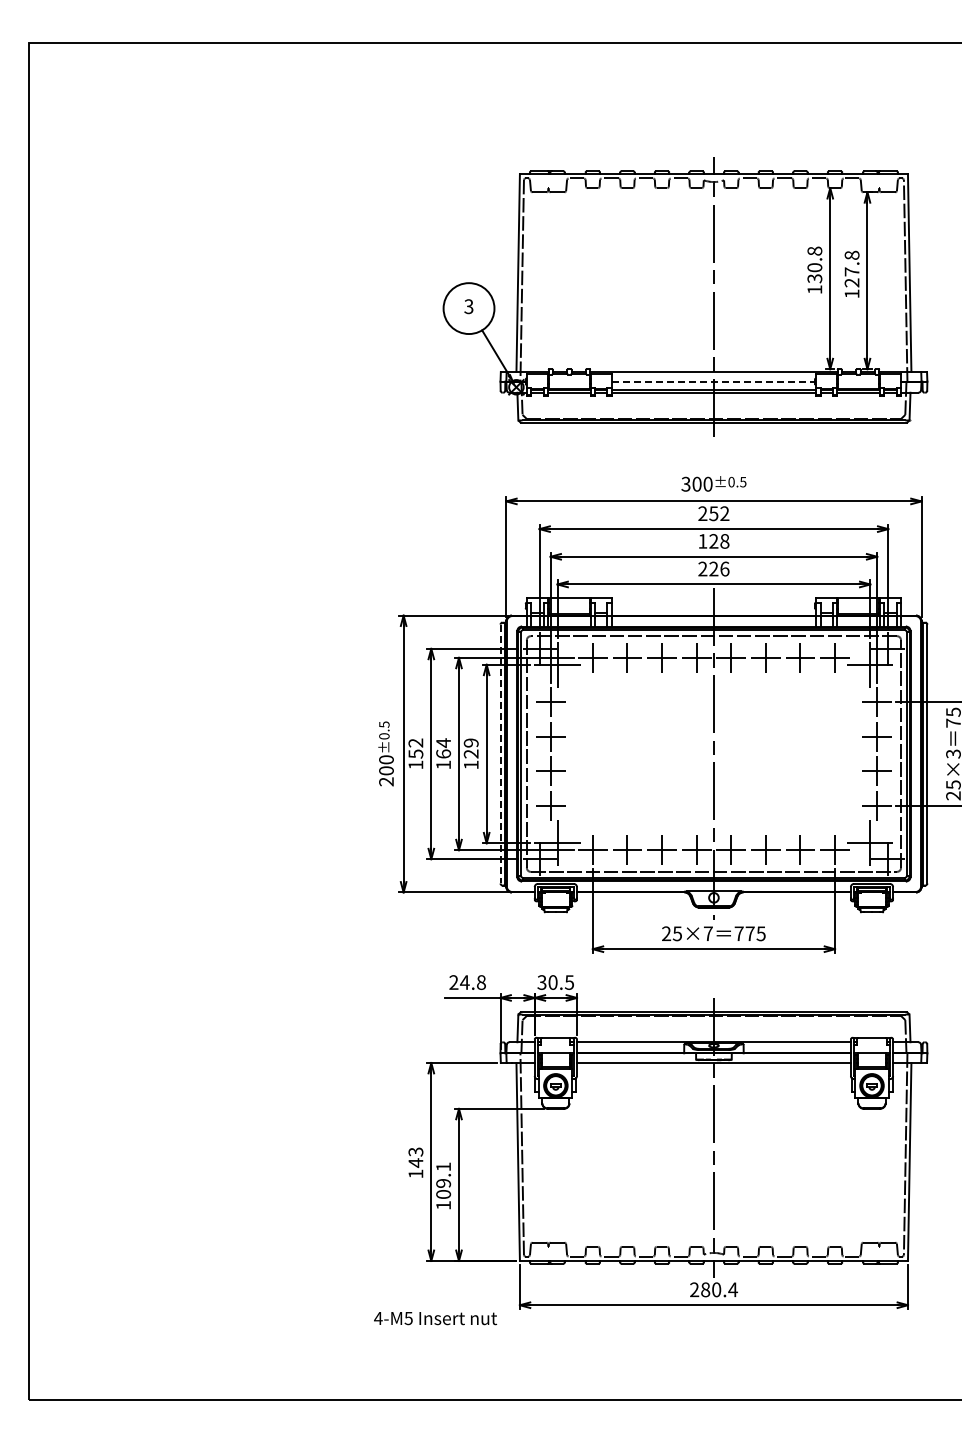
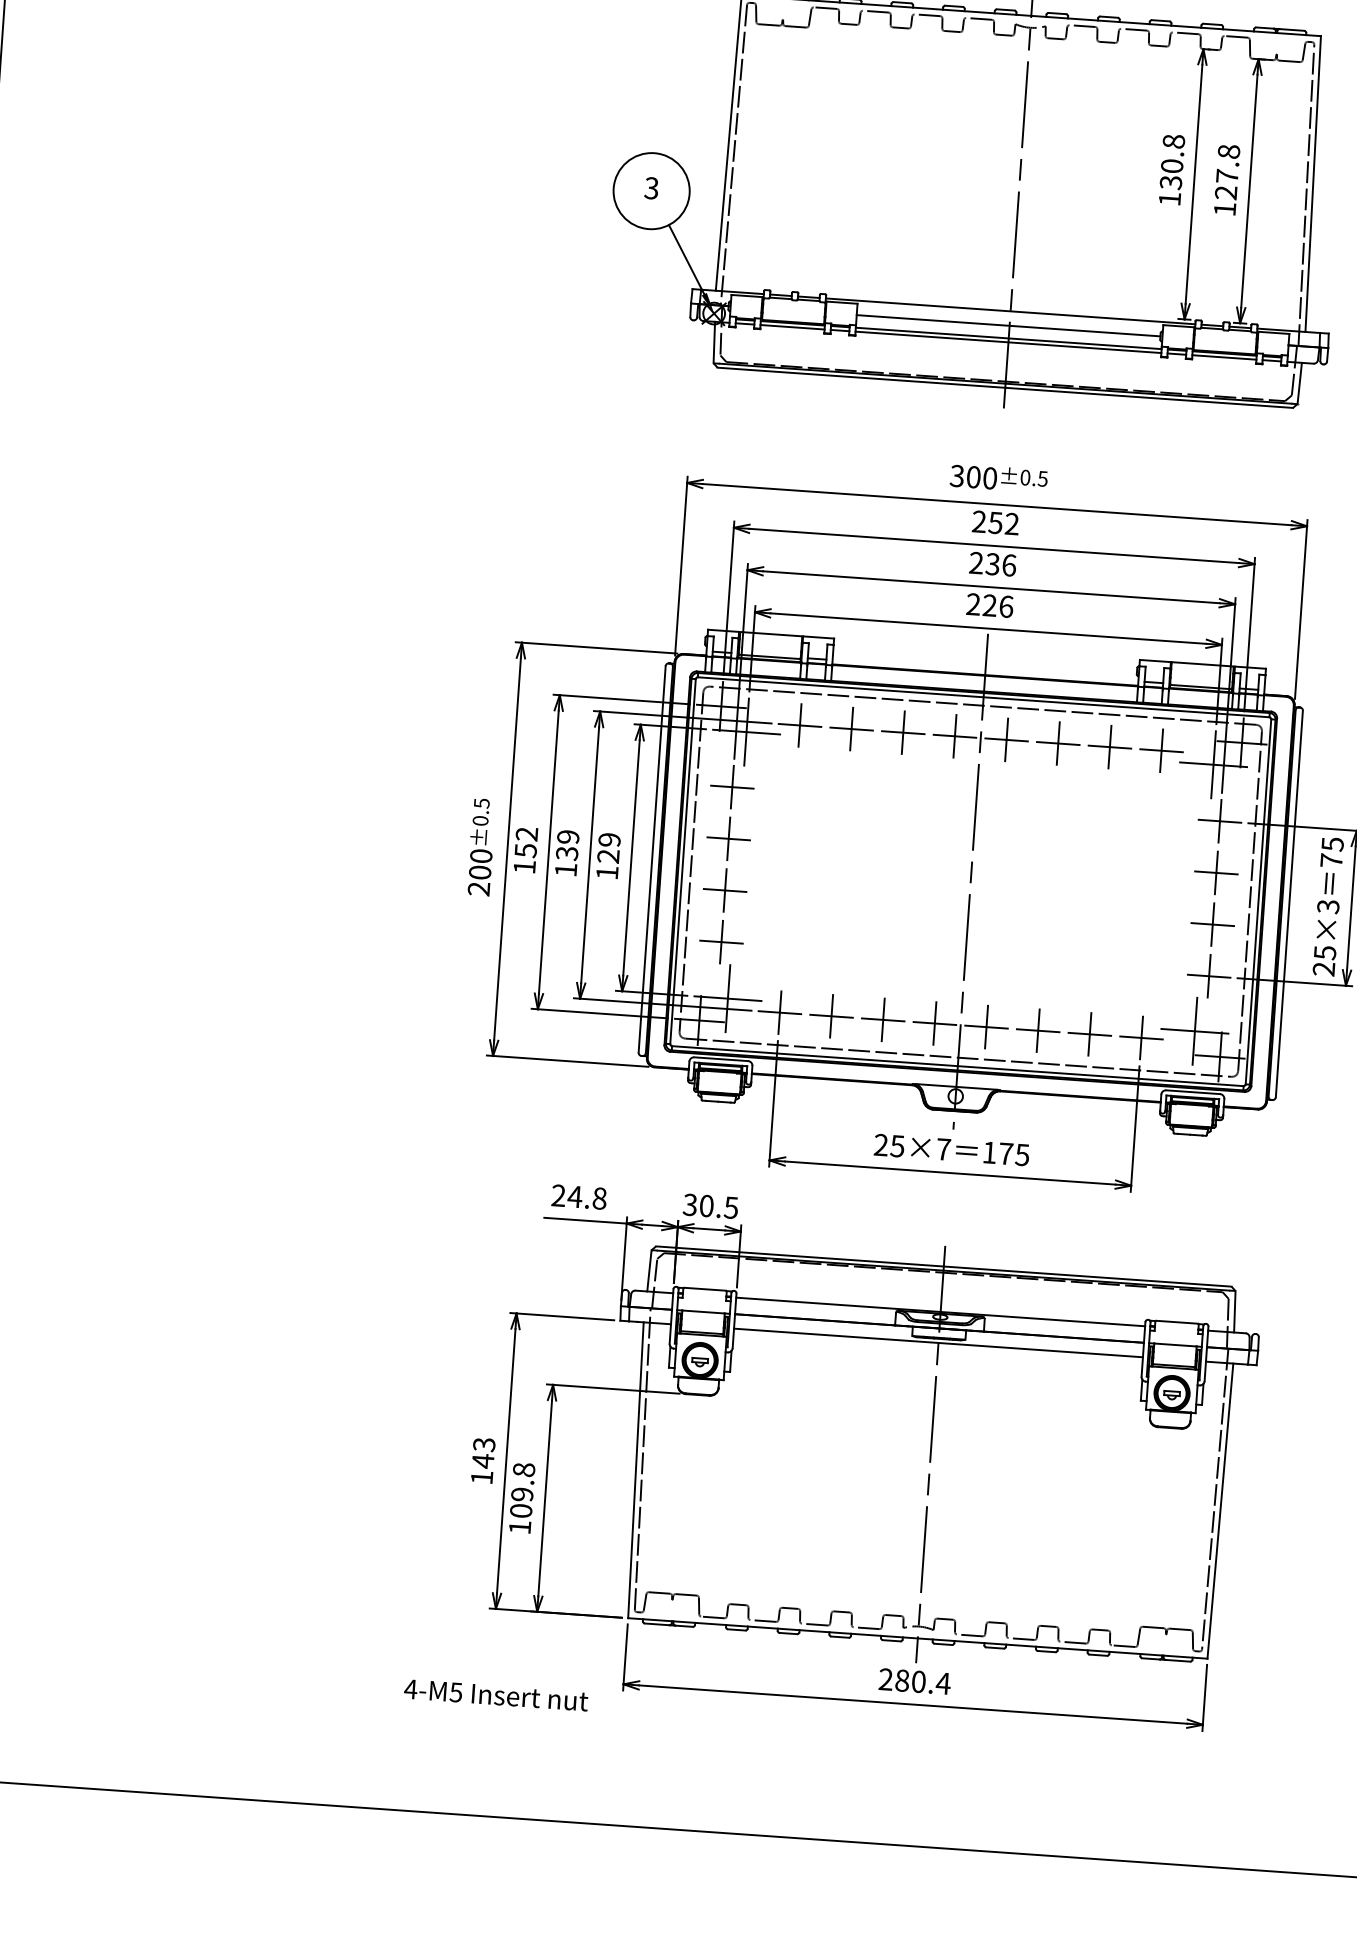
line: (713, 381) -> (1008, 325), dashed -> solid
text: (713, 541) -> (992, 564), 128 -> 236
text: (443, 748) -> (567, 845), 164 -> 139
line: (500, 754) -> (652, 860), dashed -> solid
text: (738, 933) -> (988, 1152), 775 -> 175
text: (443, 1166) -> (523, 1469), 109.1 -> 109.8

